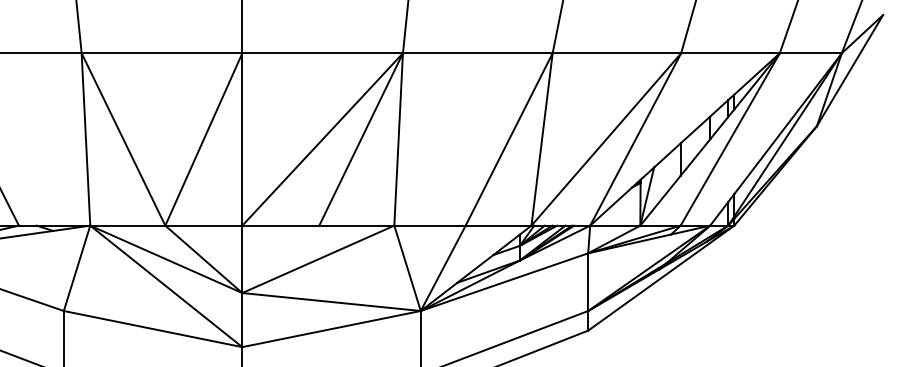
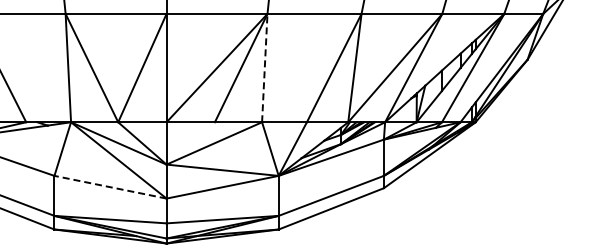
line: (398, 138) -> (264, 67), solid -> dashed
line: (153, 329) -> (110, 187), solid -> dashed

